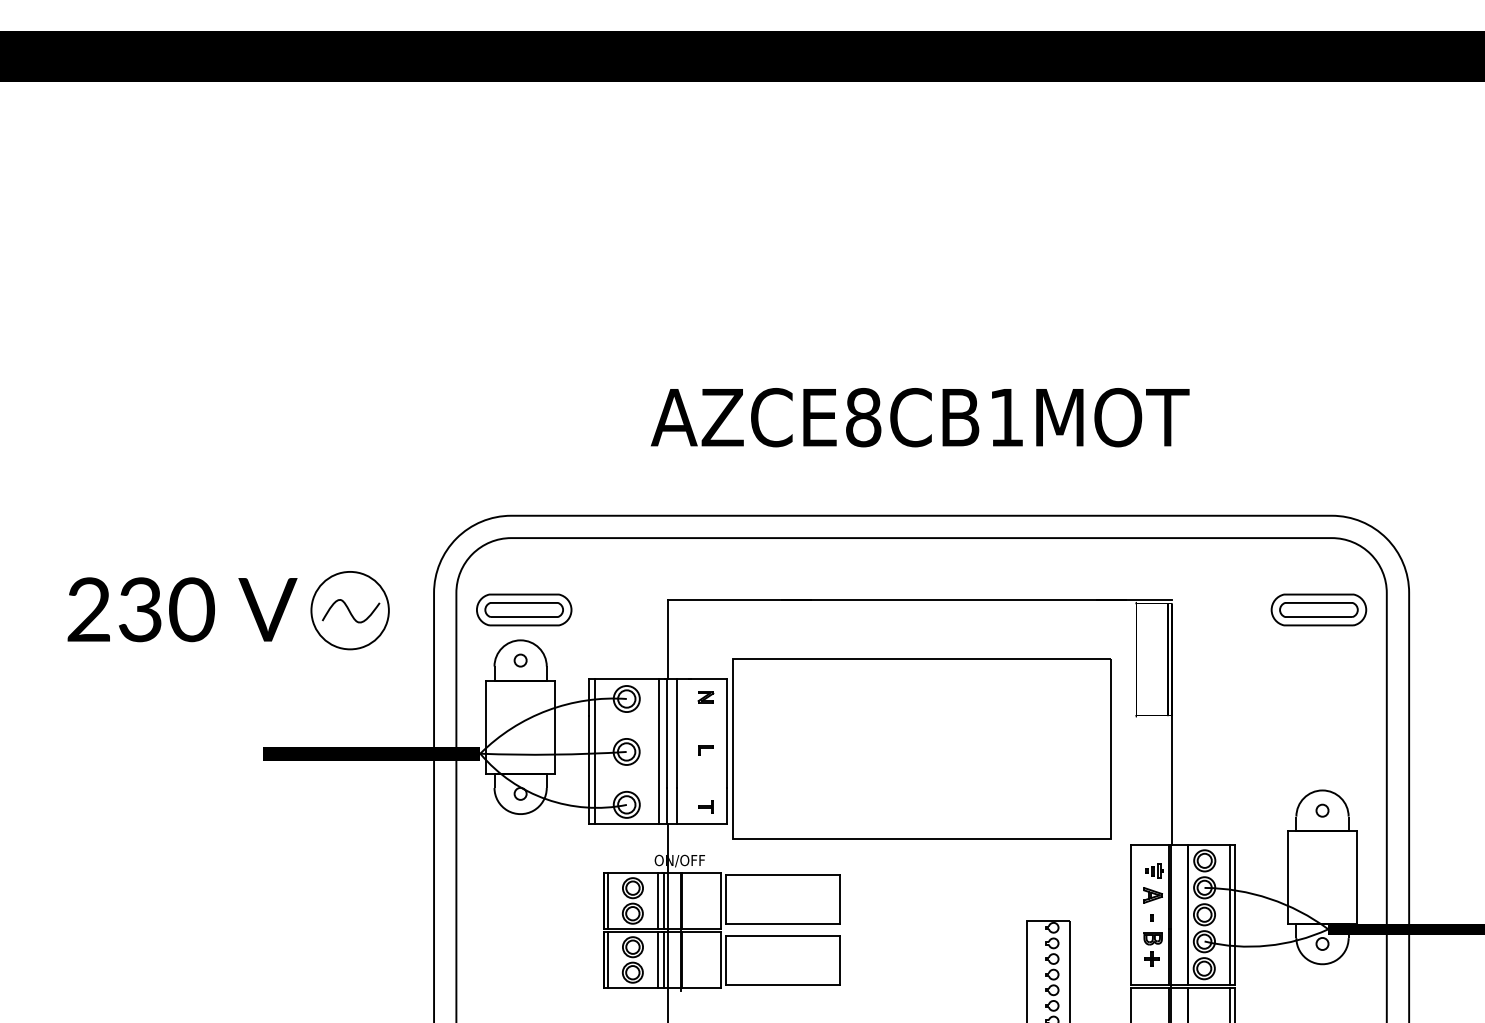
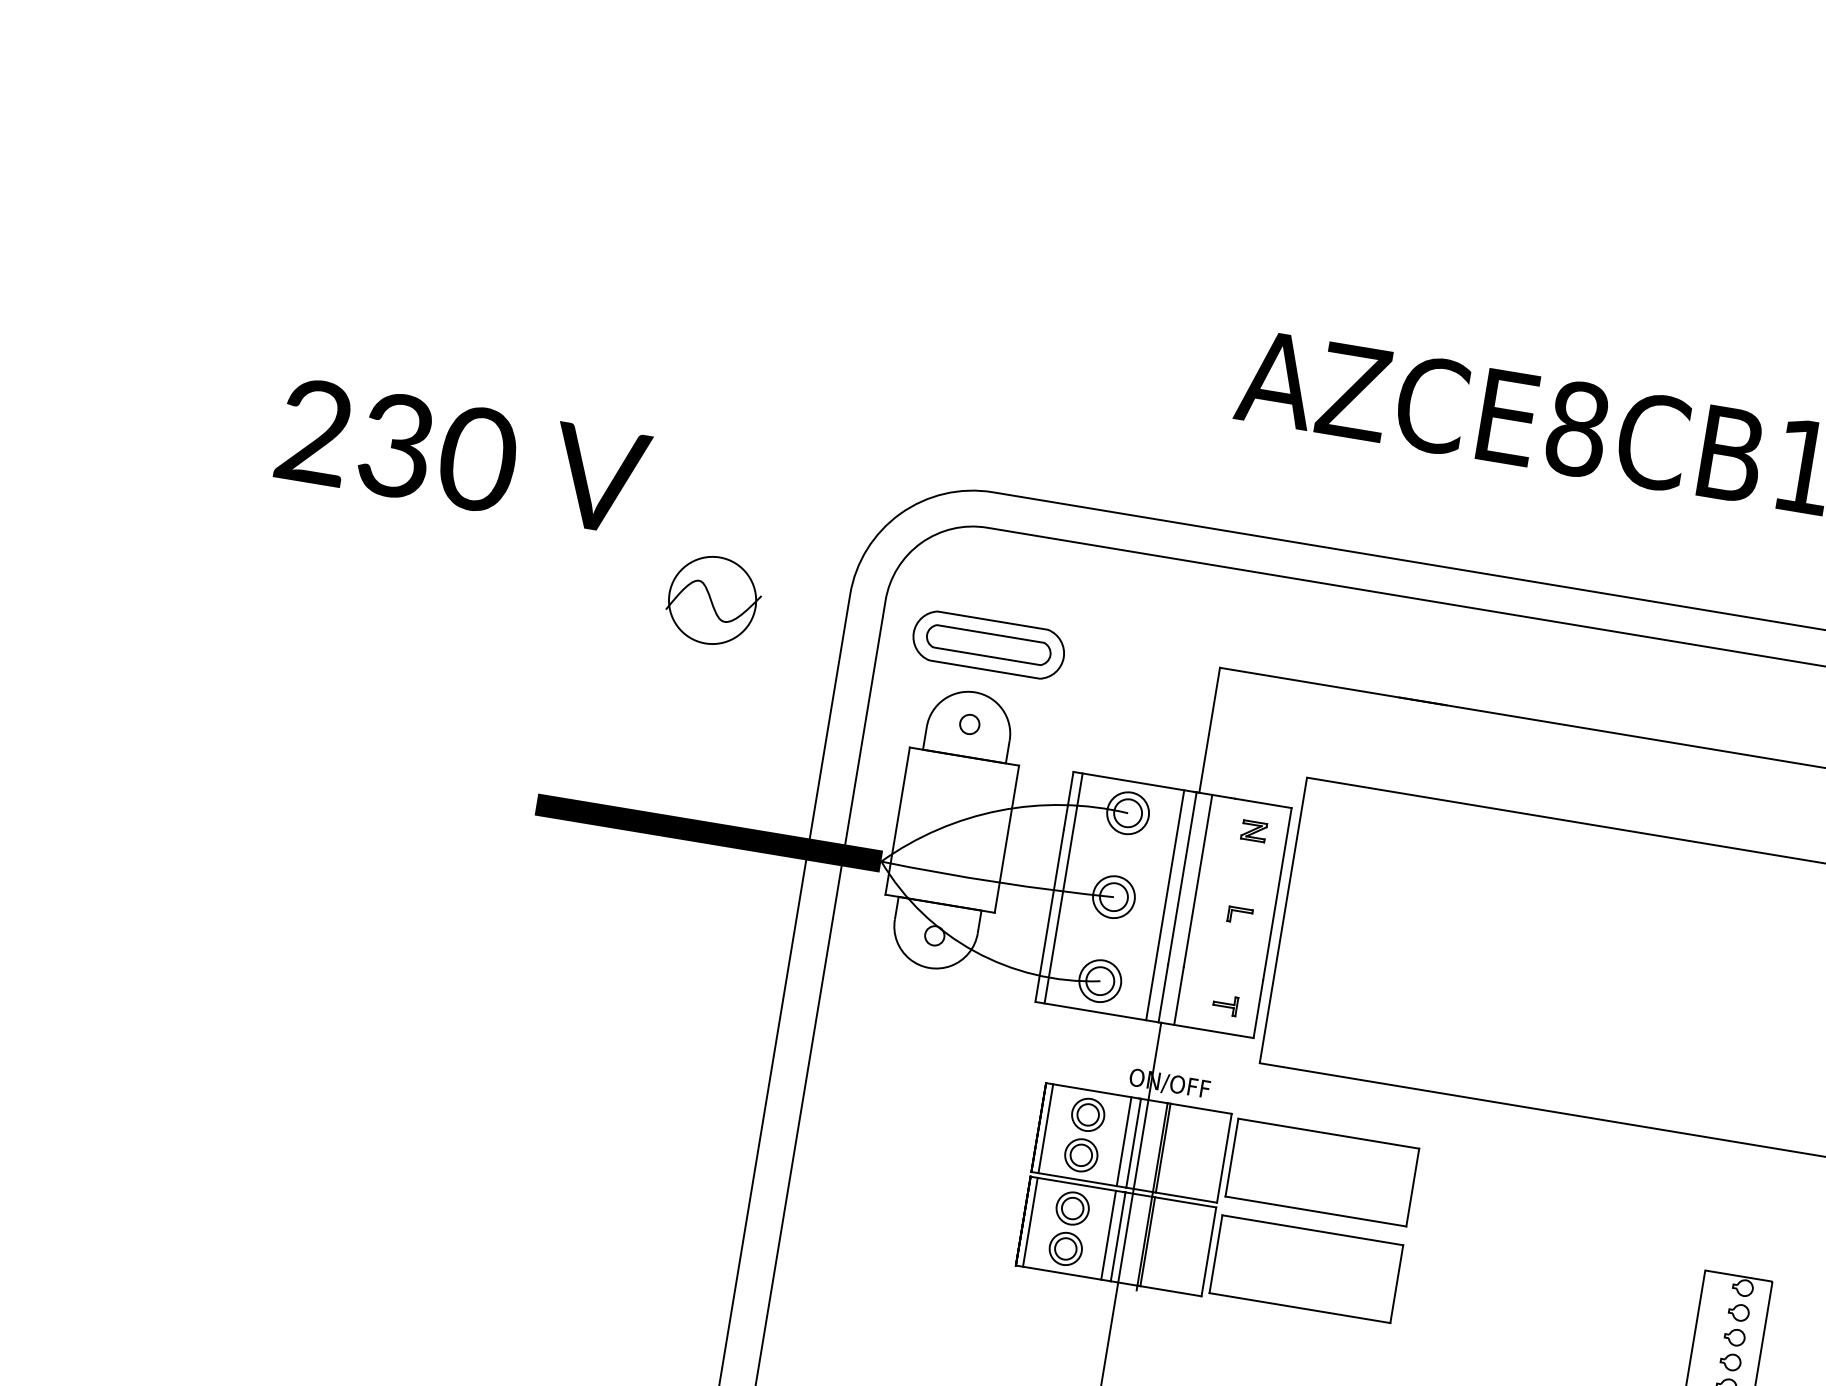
text: (182, 609) -> (463, 456), moved
circle: (349, 610) -> (711, 600), size x0.7

